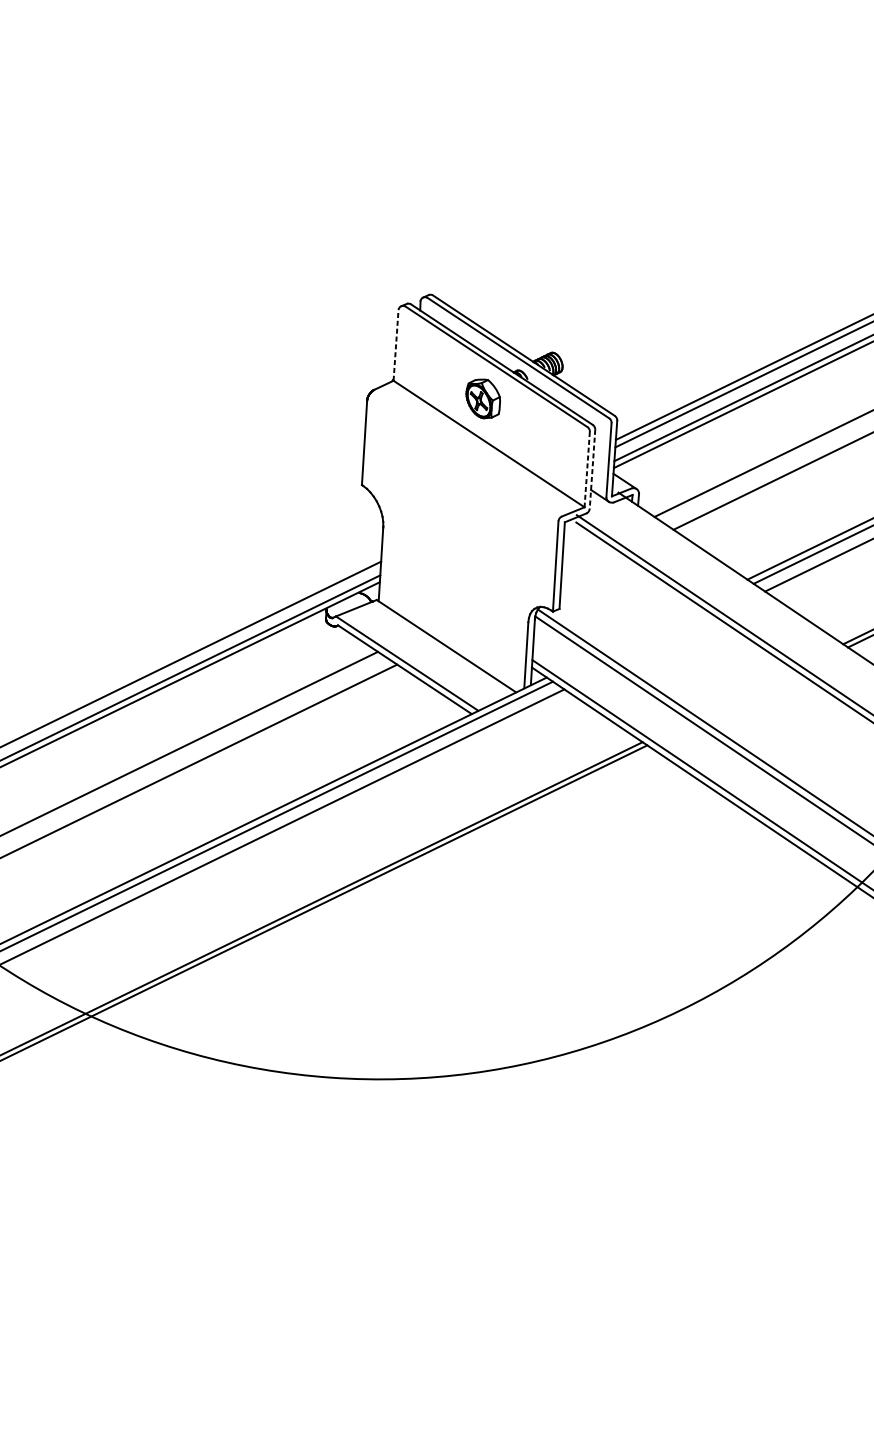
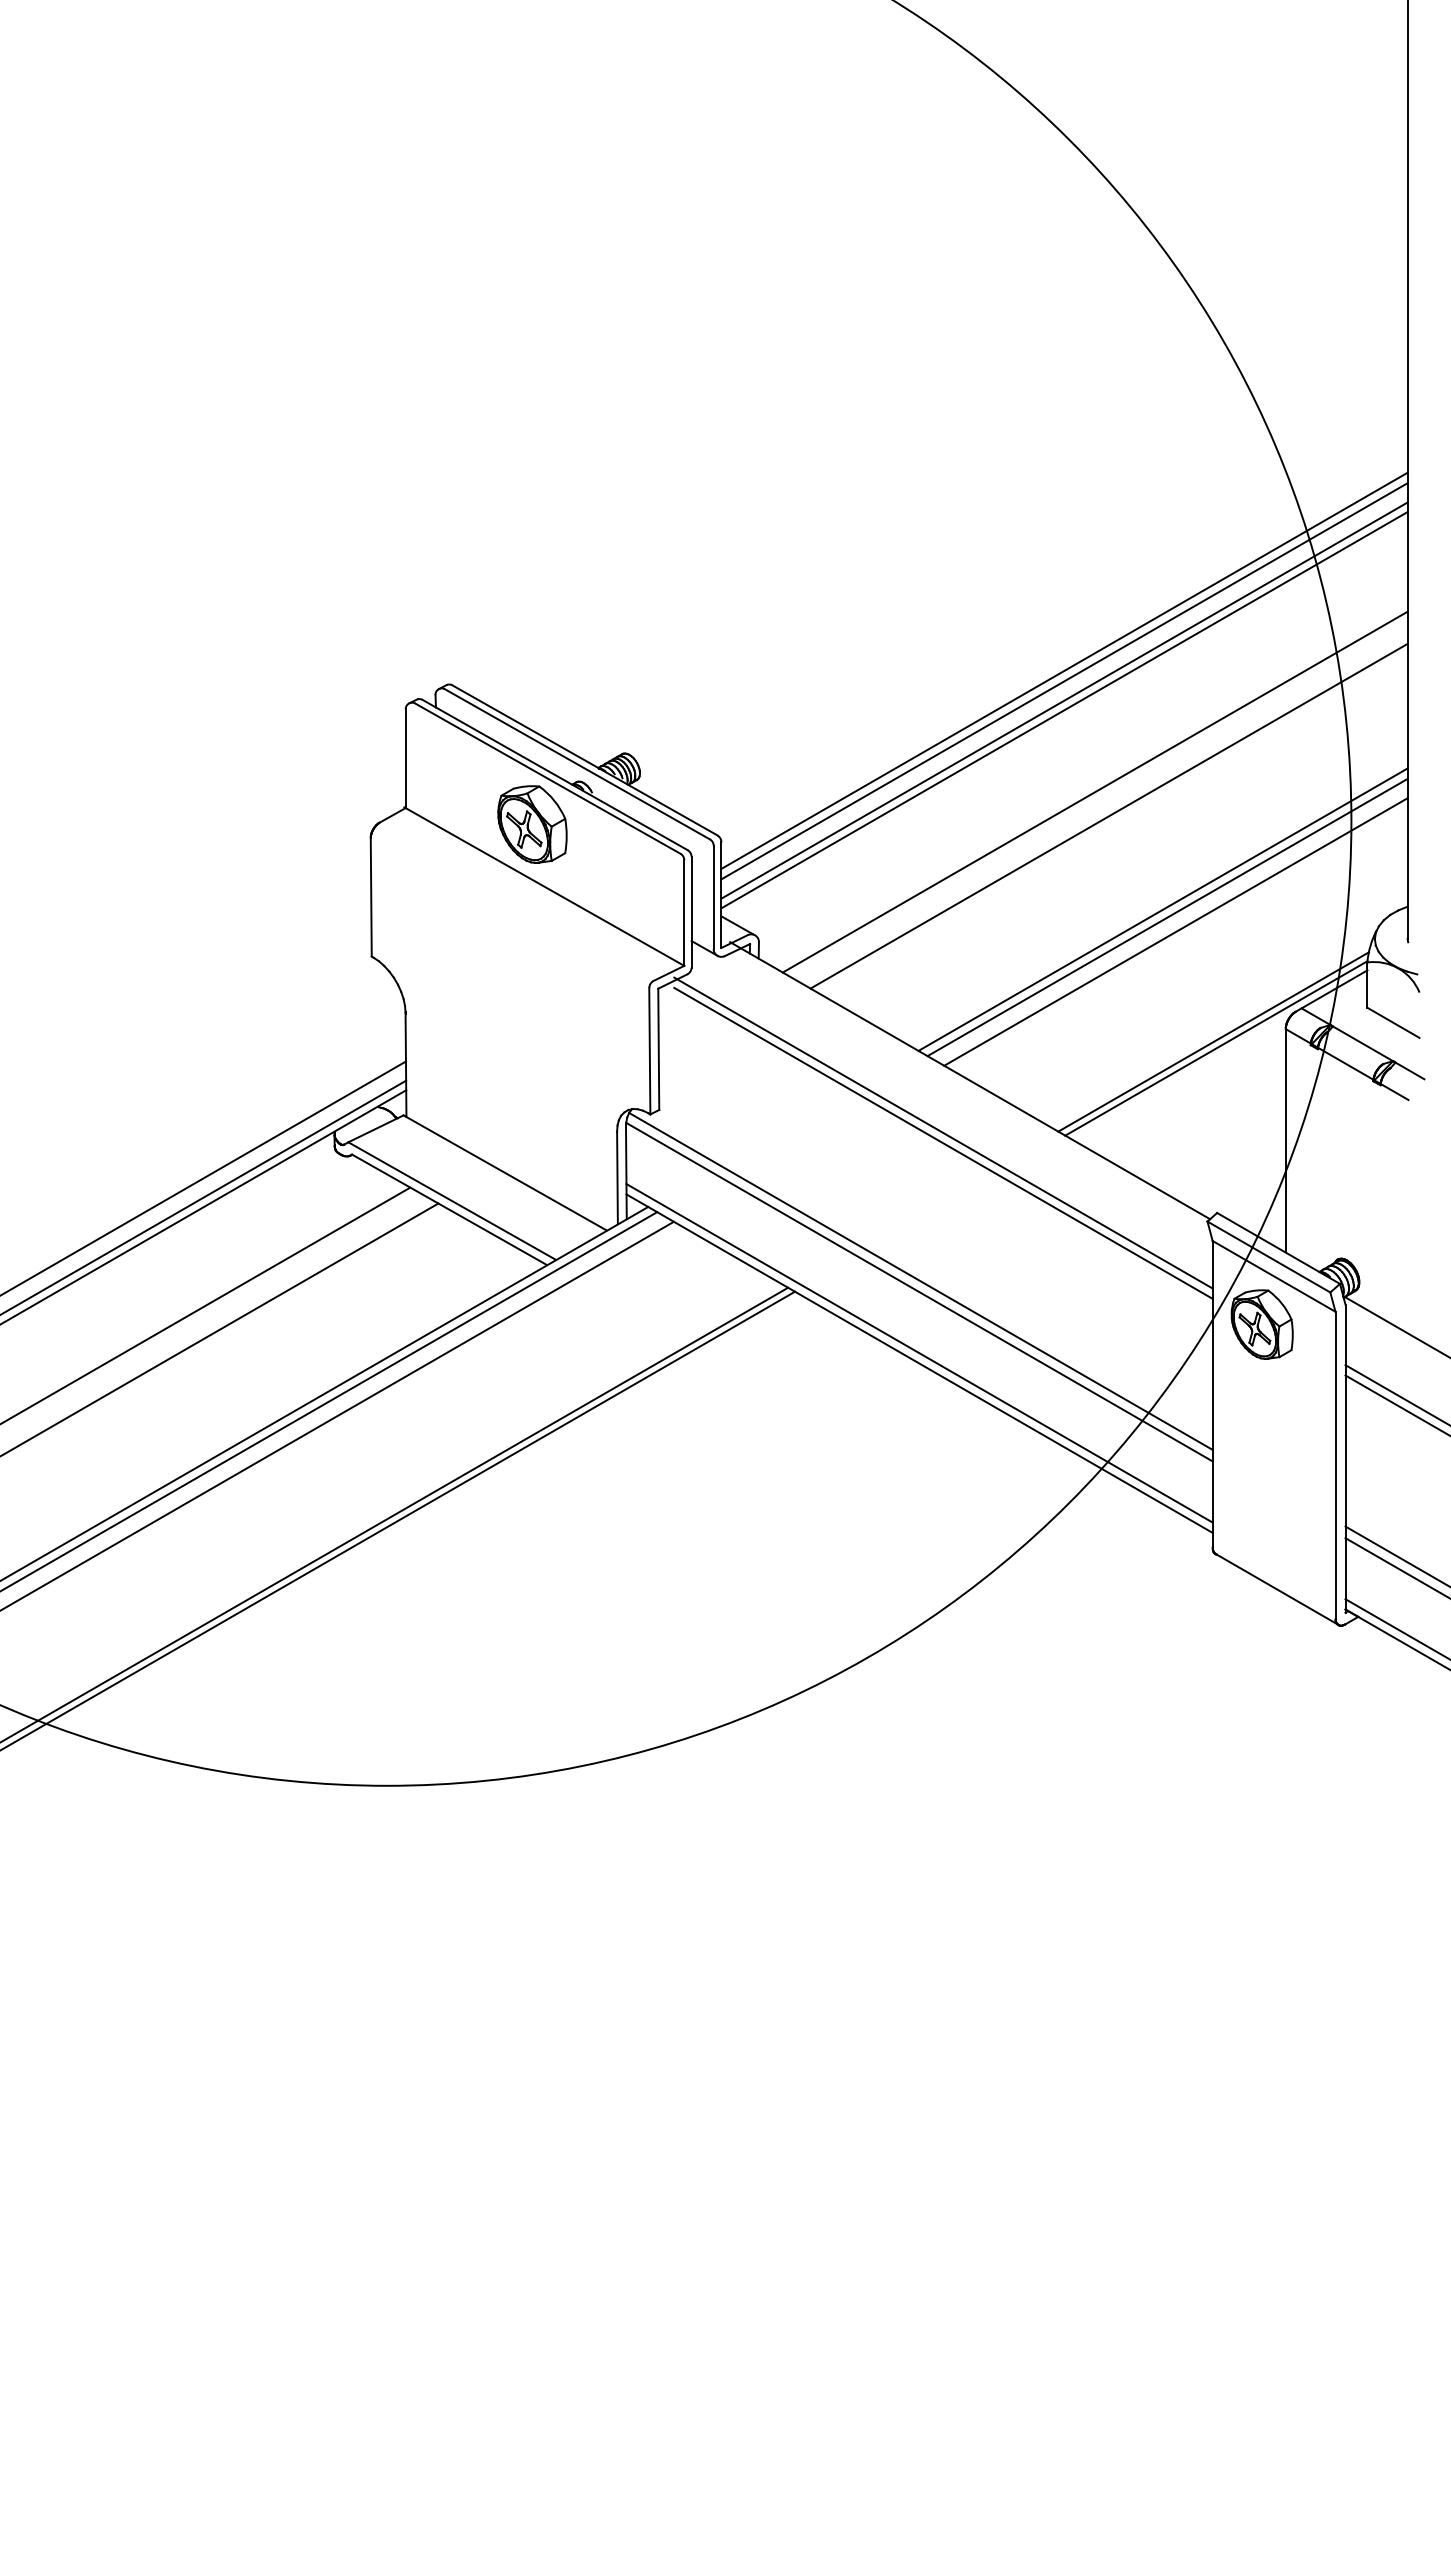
line: (395, 345) -> (405, 758), dashed -> solid
part: (483, 398) -> (532, 824), size x1.43
line: (587, 469) -> (684, 913), dashed -> solid
line: (592, 469) -> (691, 912), dashed -> solid

